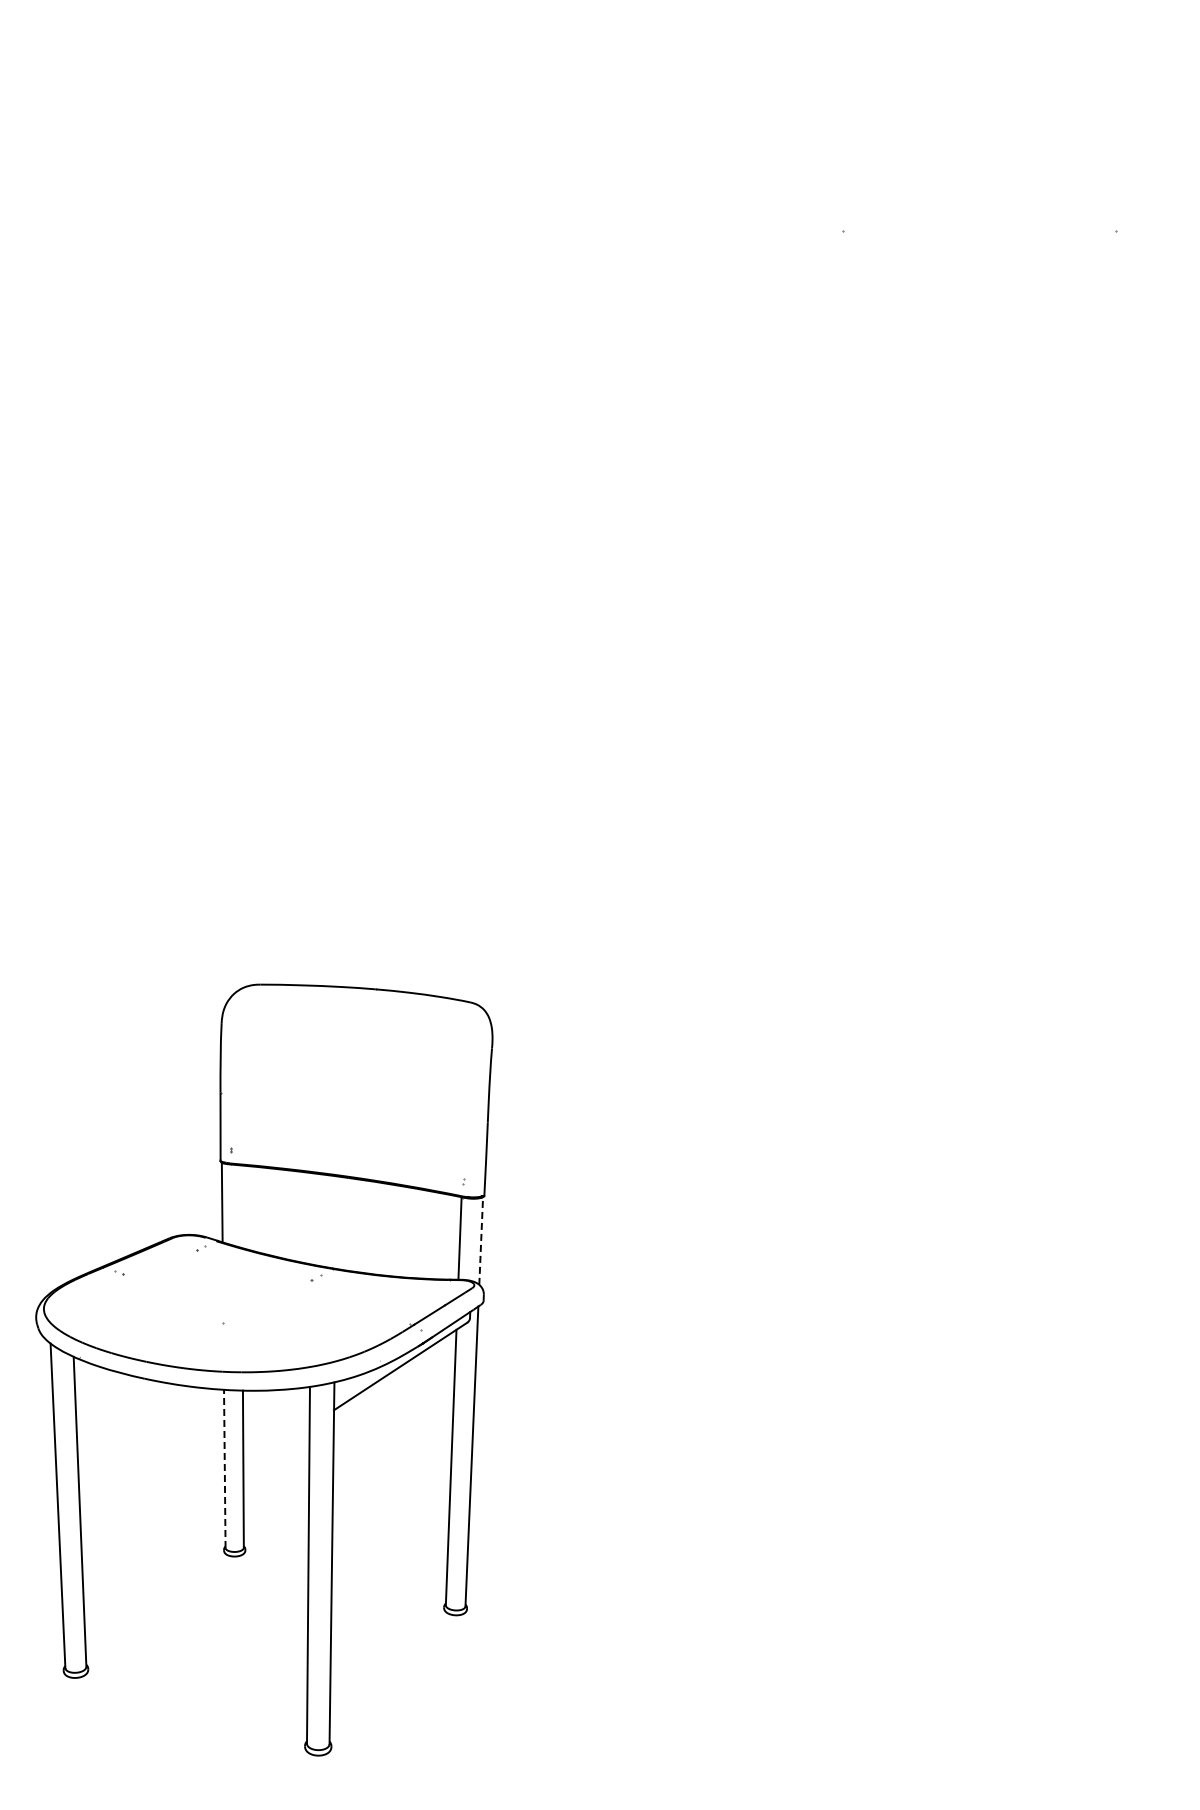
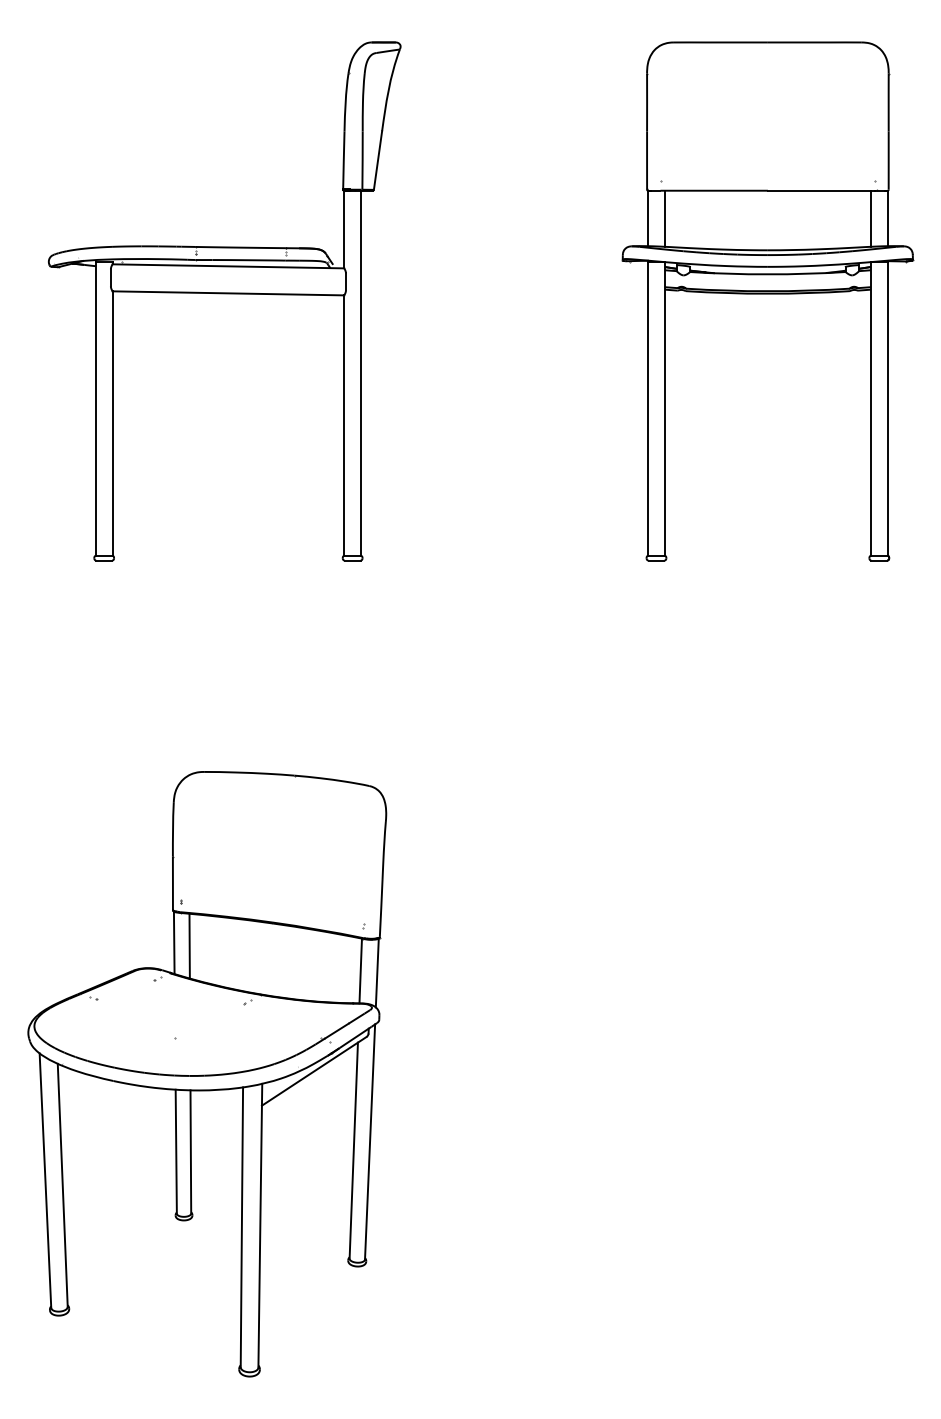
part: (286, 375) -> (224, 294), added
part: (979, 375) -> (768, 294), added
line: (241, 1206) -> (189, 945), added
line: (481, 1240) -> (377, 972), dashed -> solid
line: (224, 1468) -> (176, 1151), dashed -> solid

